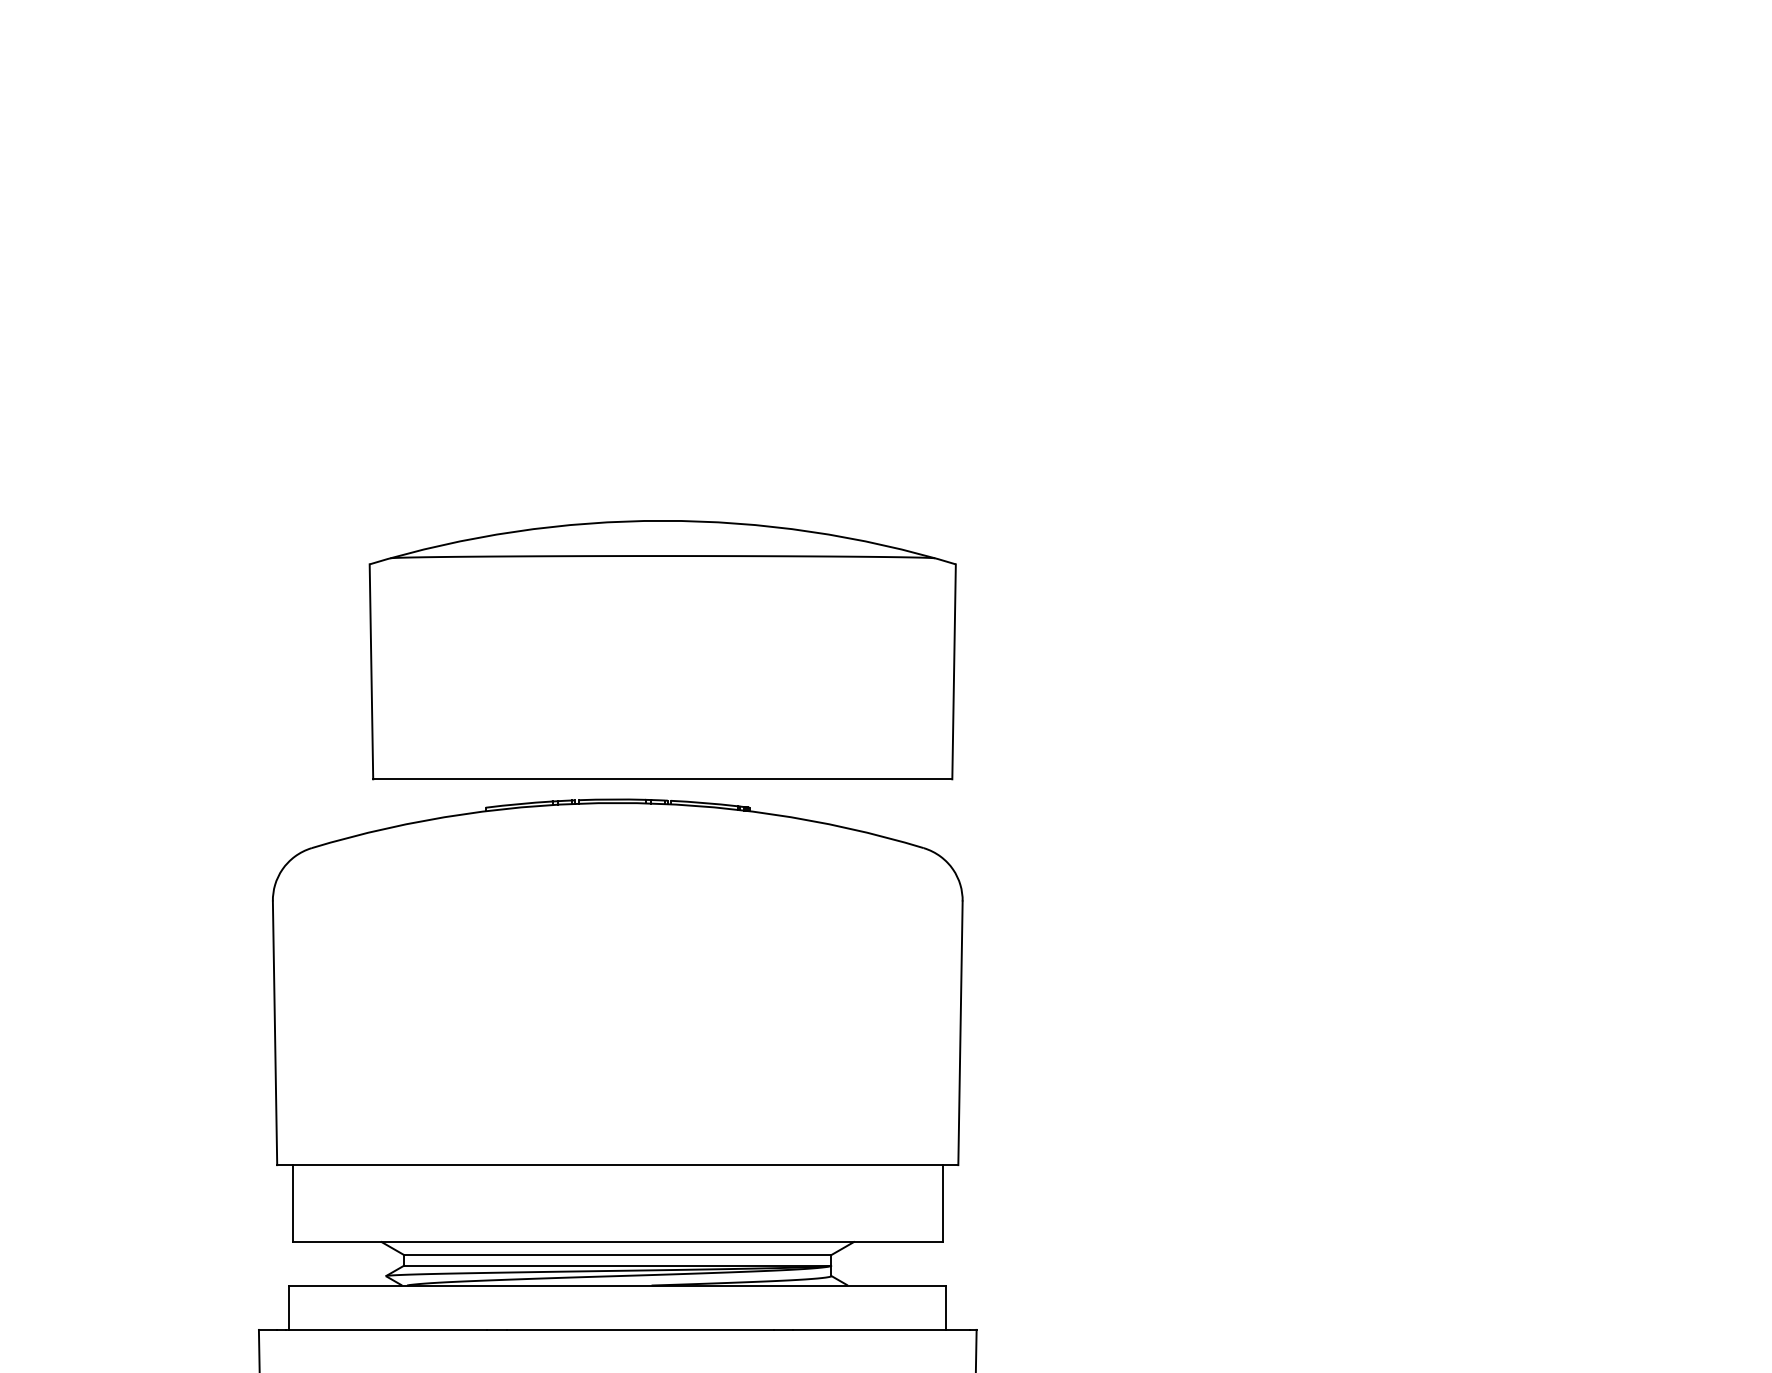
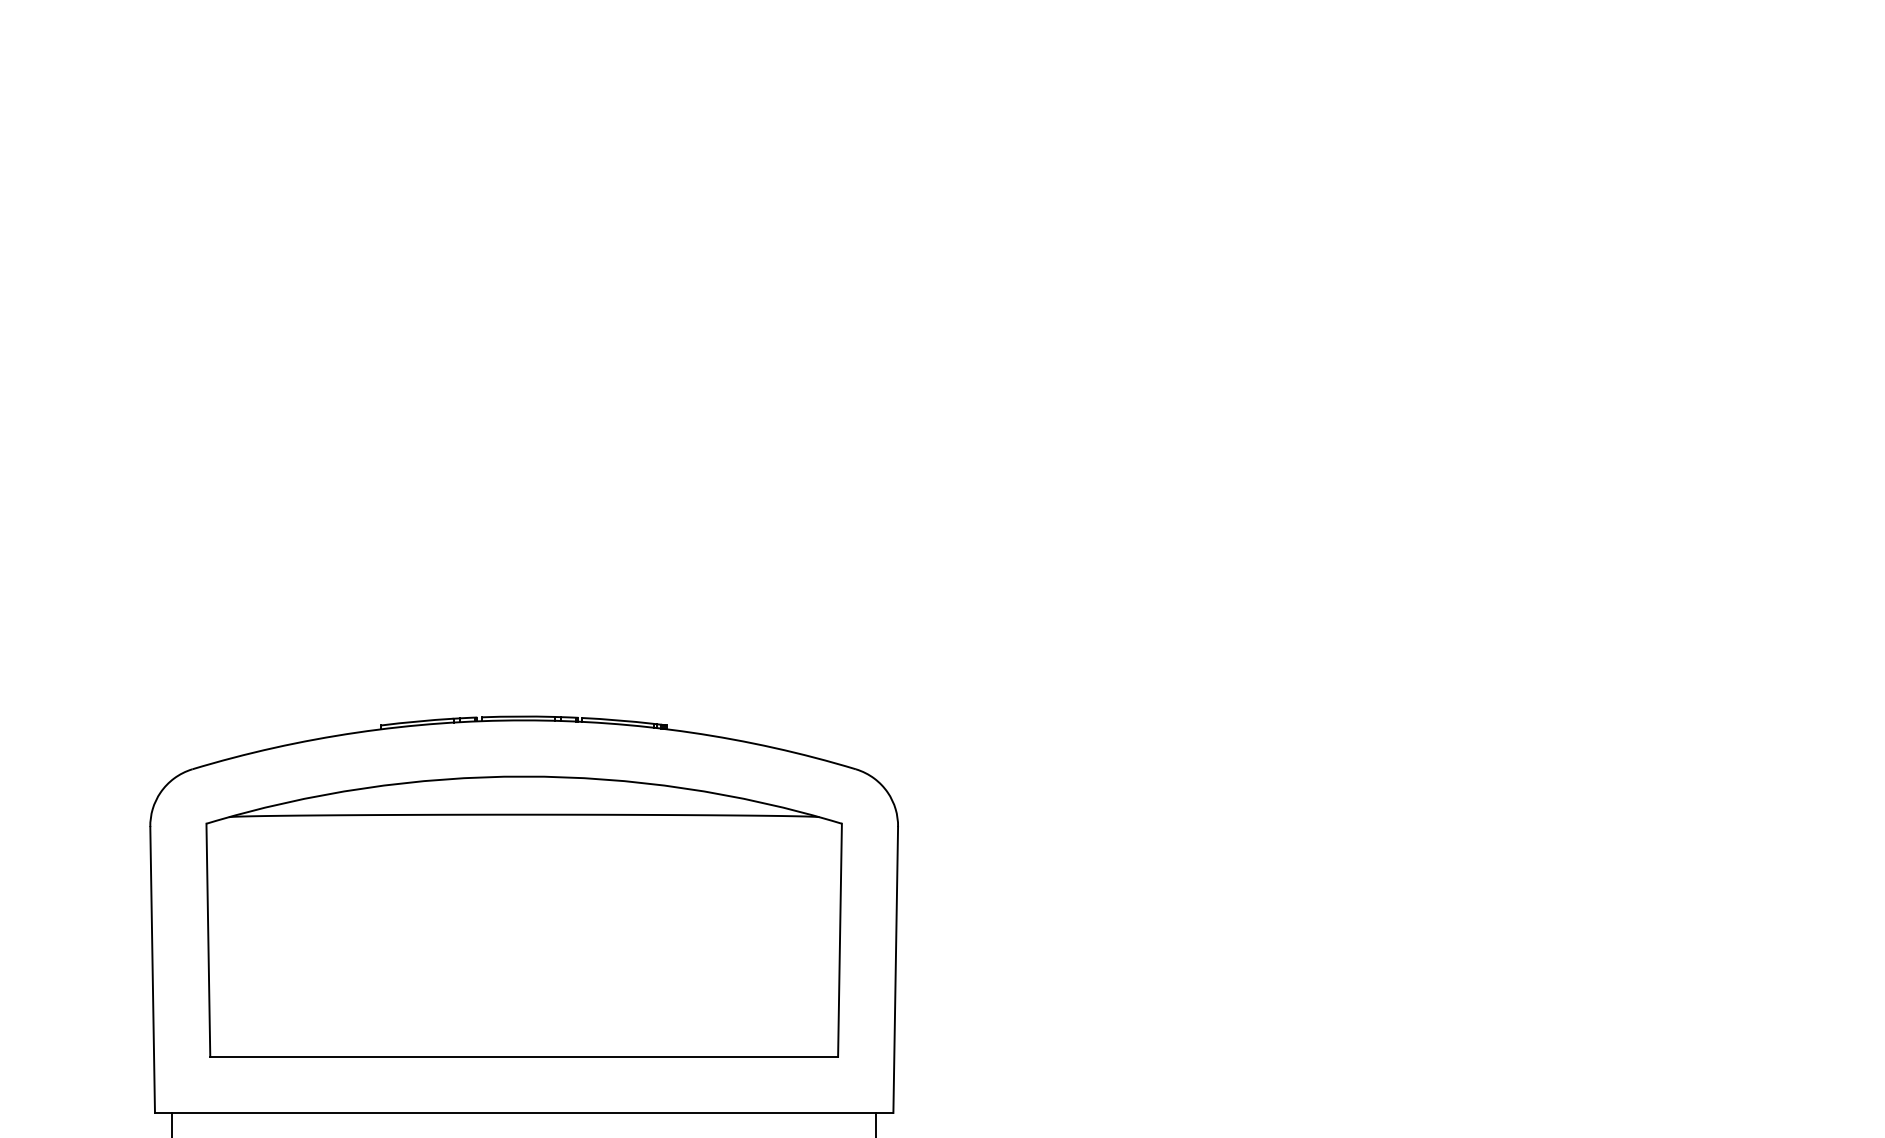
part: (662, 650) -> (523, 917), moved

